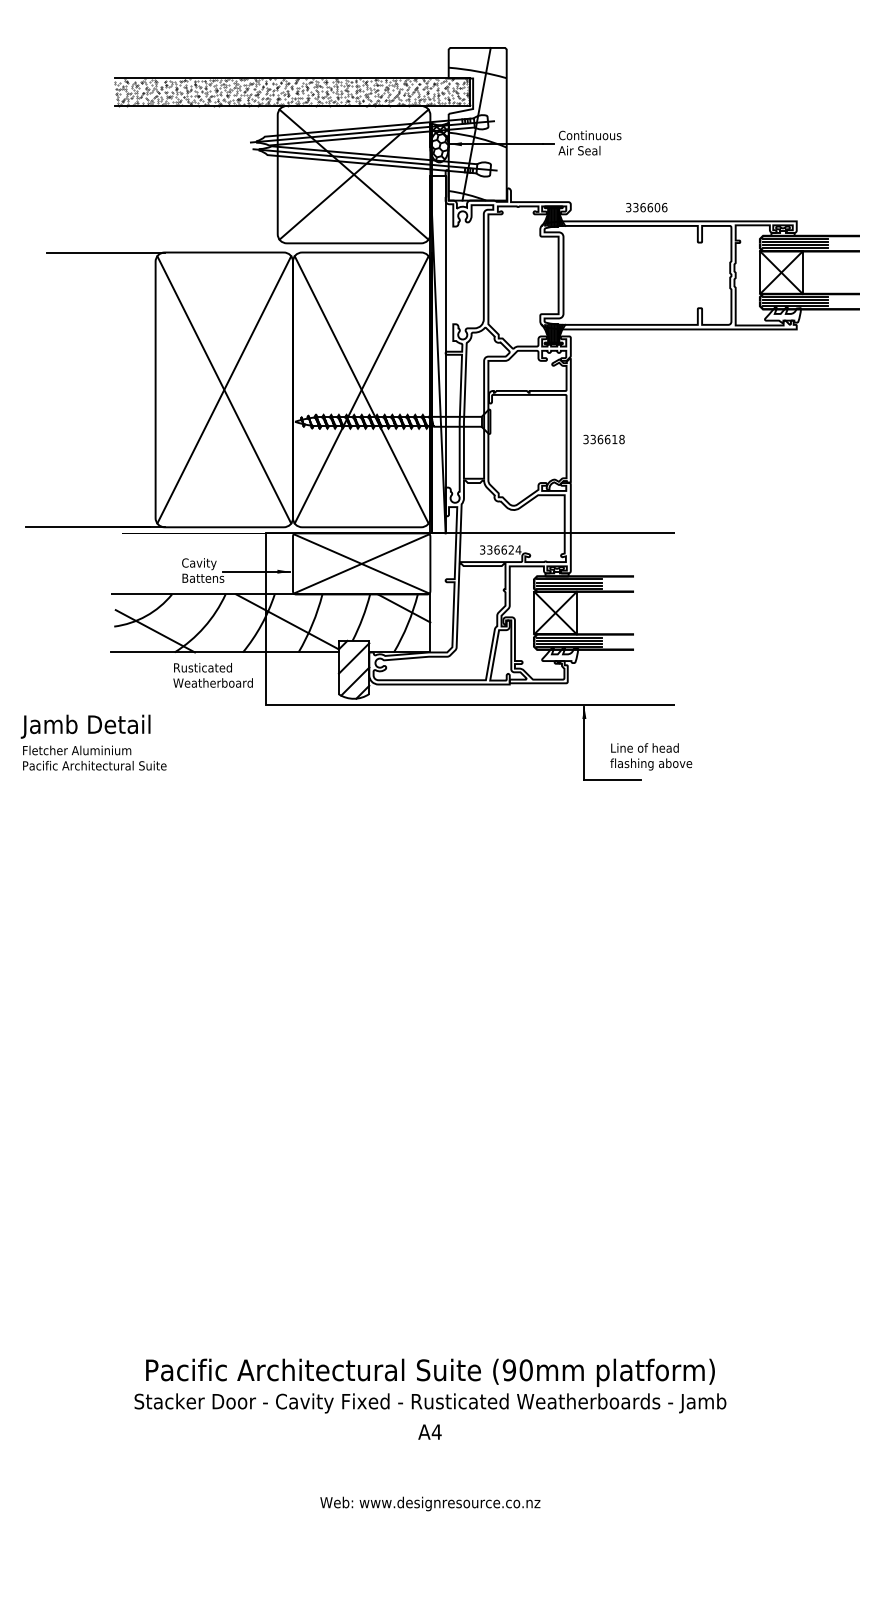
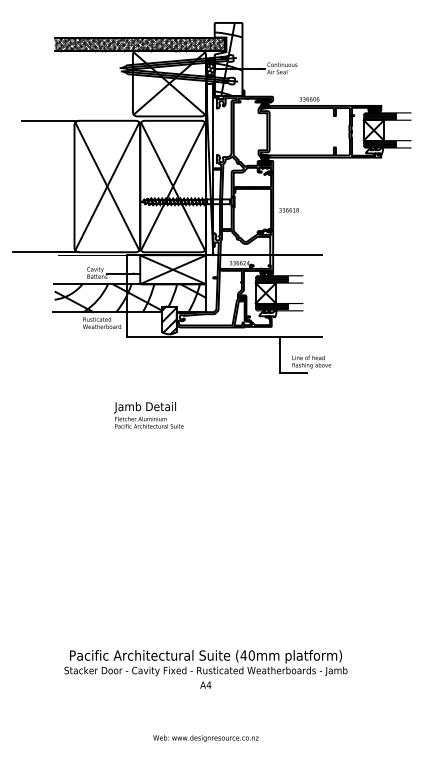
text: (92, 743) -> (148, 415), moved
text: (508, 1370) -> (243, 655), (90mm -> (40mm
text: (429, 1503) -> (205, 738), moved

